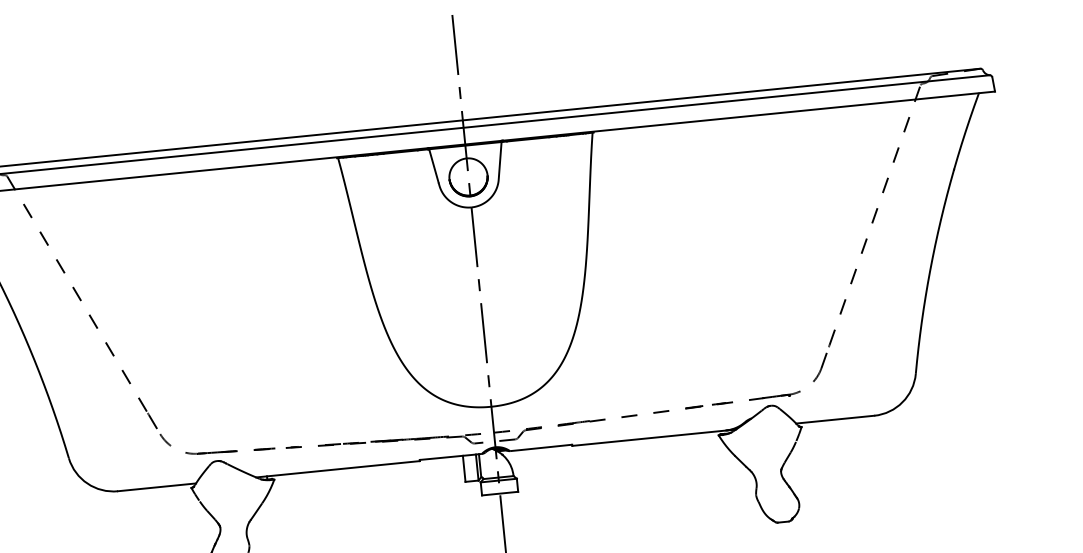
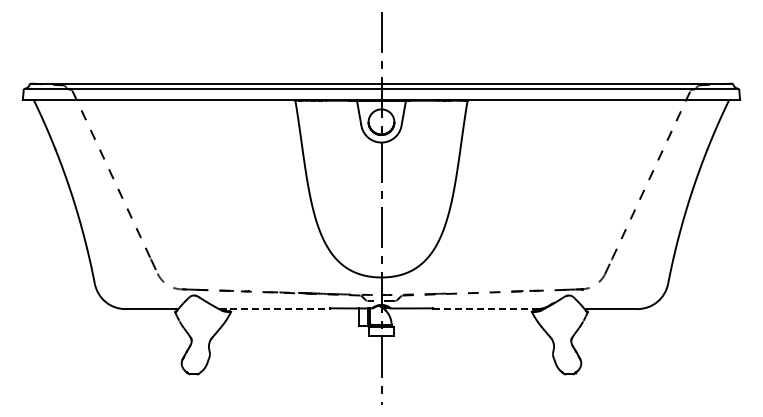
line: (655, 438) -> (489, 309), solid -> dashed
line: (338, 469) -> (274, 309), solid -> dashed

